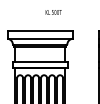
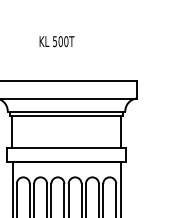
text: (53, 12) -> (56, 41), moved

